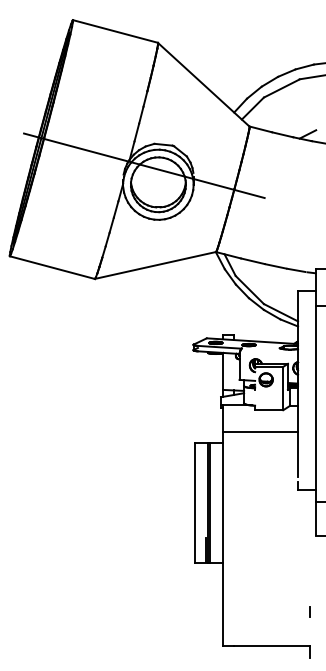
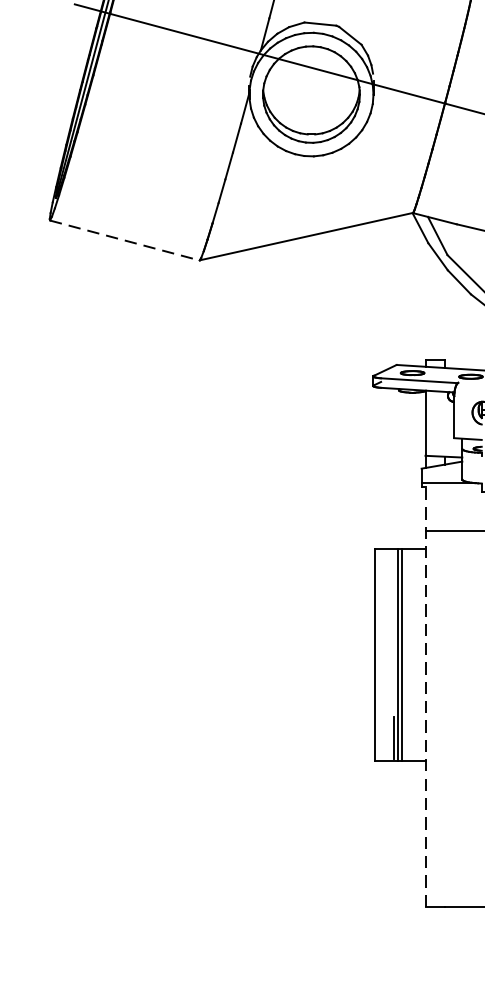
line: (52, 267) -> (124, 240), solid -> dashed
line: (223, 525) -> (426, 694), solid -> dashed

